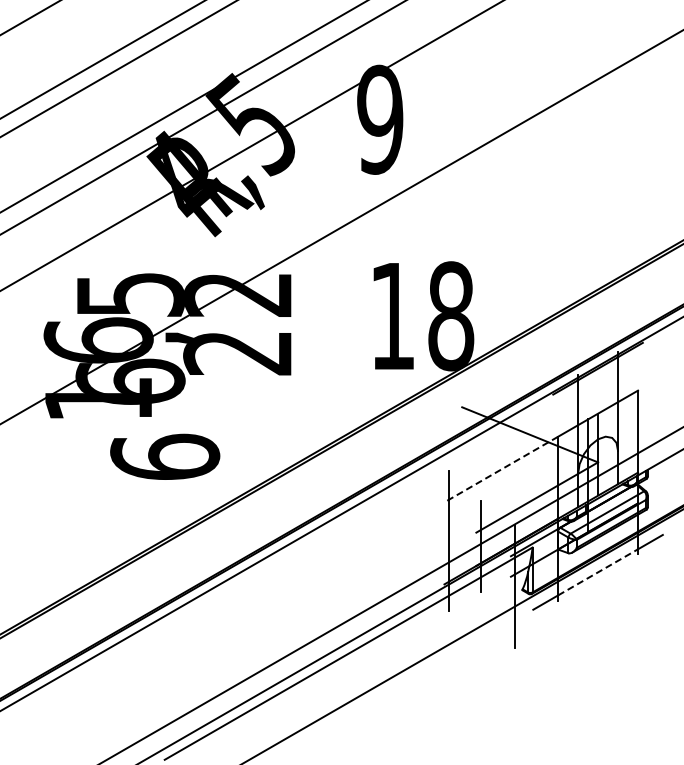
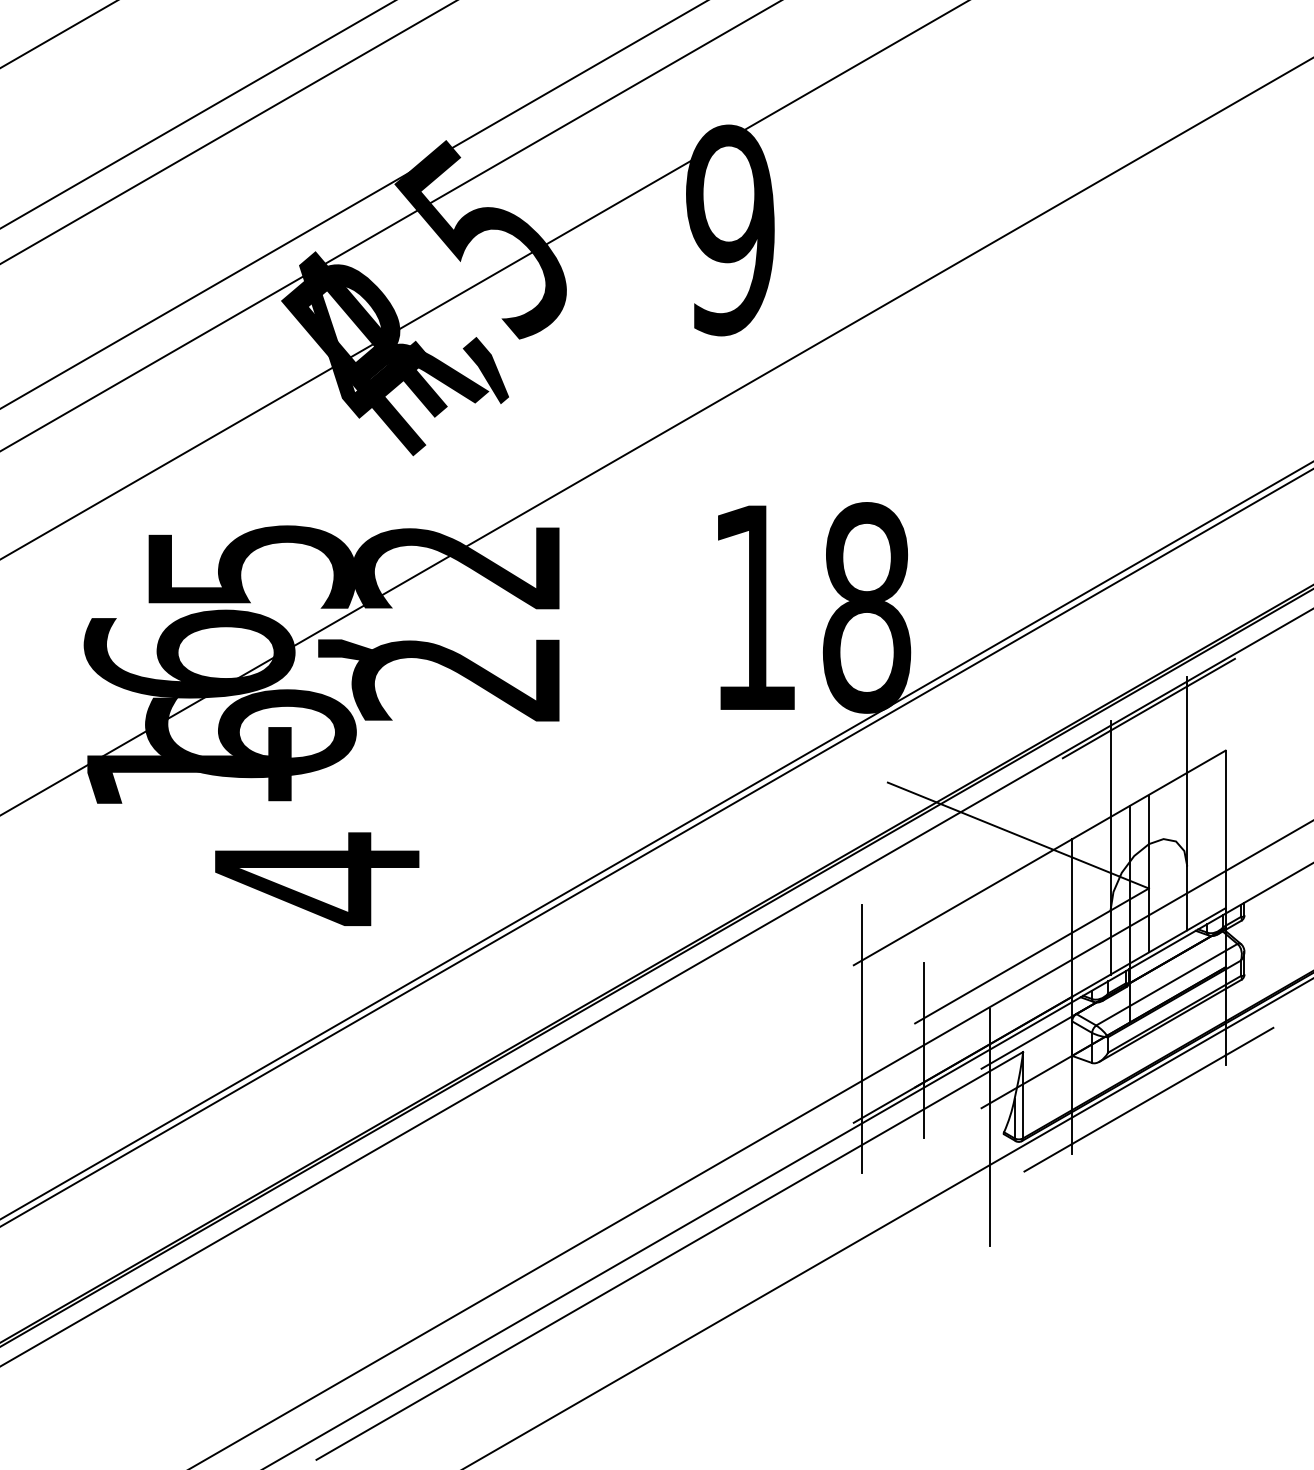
text: (165, 457) -> (317, 879), 6 -> 4
line: (501, 469) -> (963, 902), dashed -> solid
line: (598, 572) -> (1149, 1099), dashed -> solid

